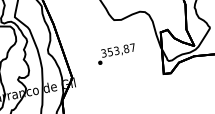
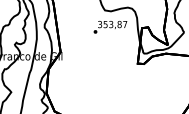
text: (116, 54) -> (110, 27), moved

